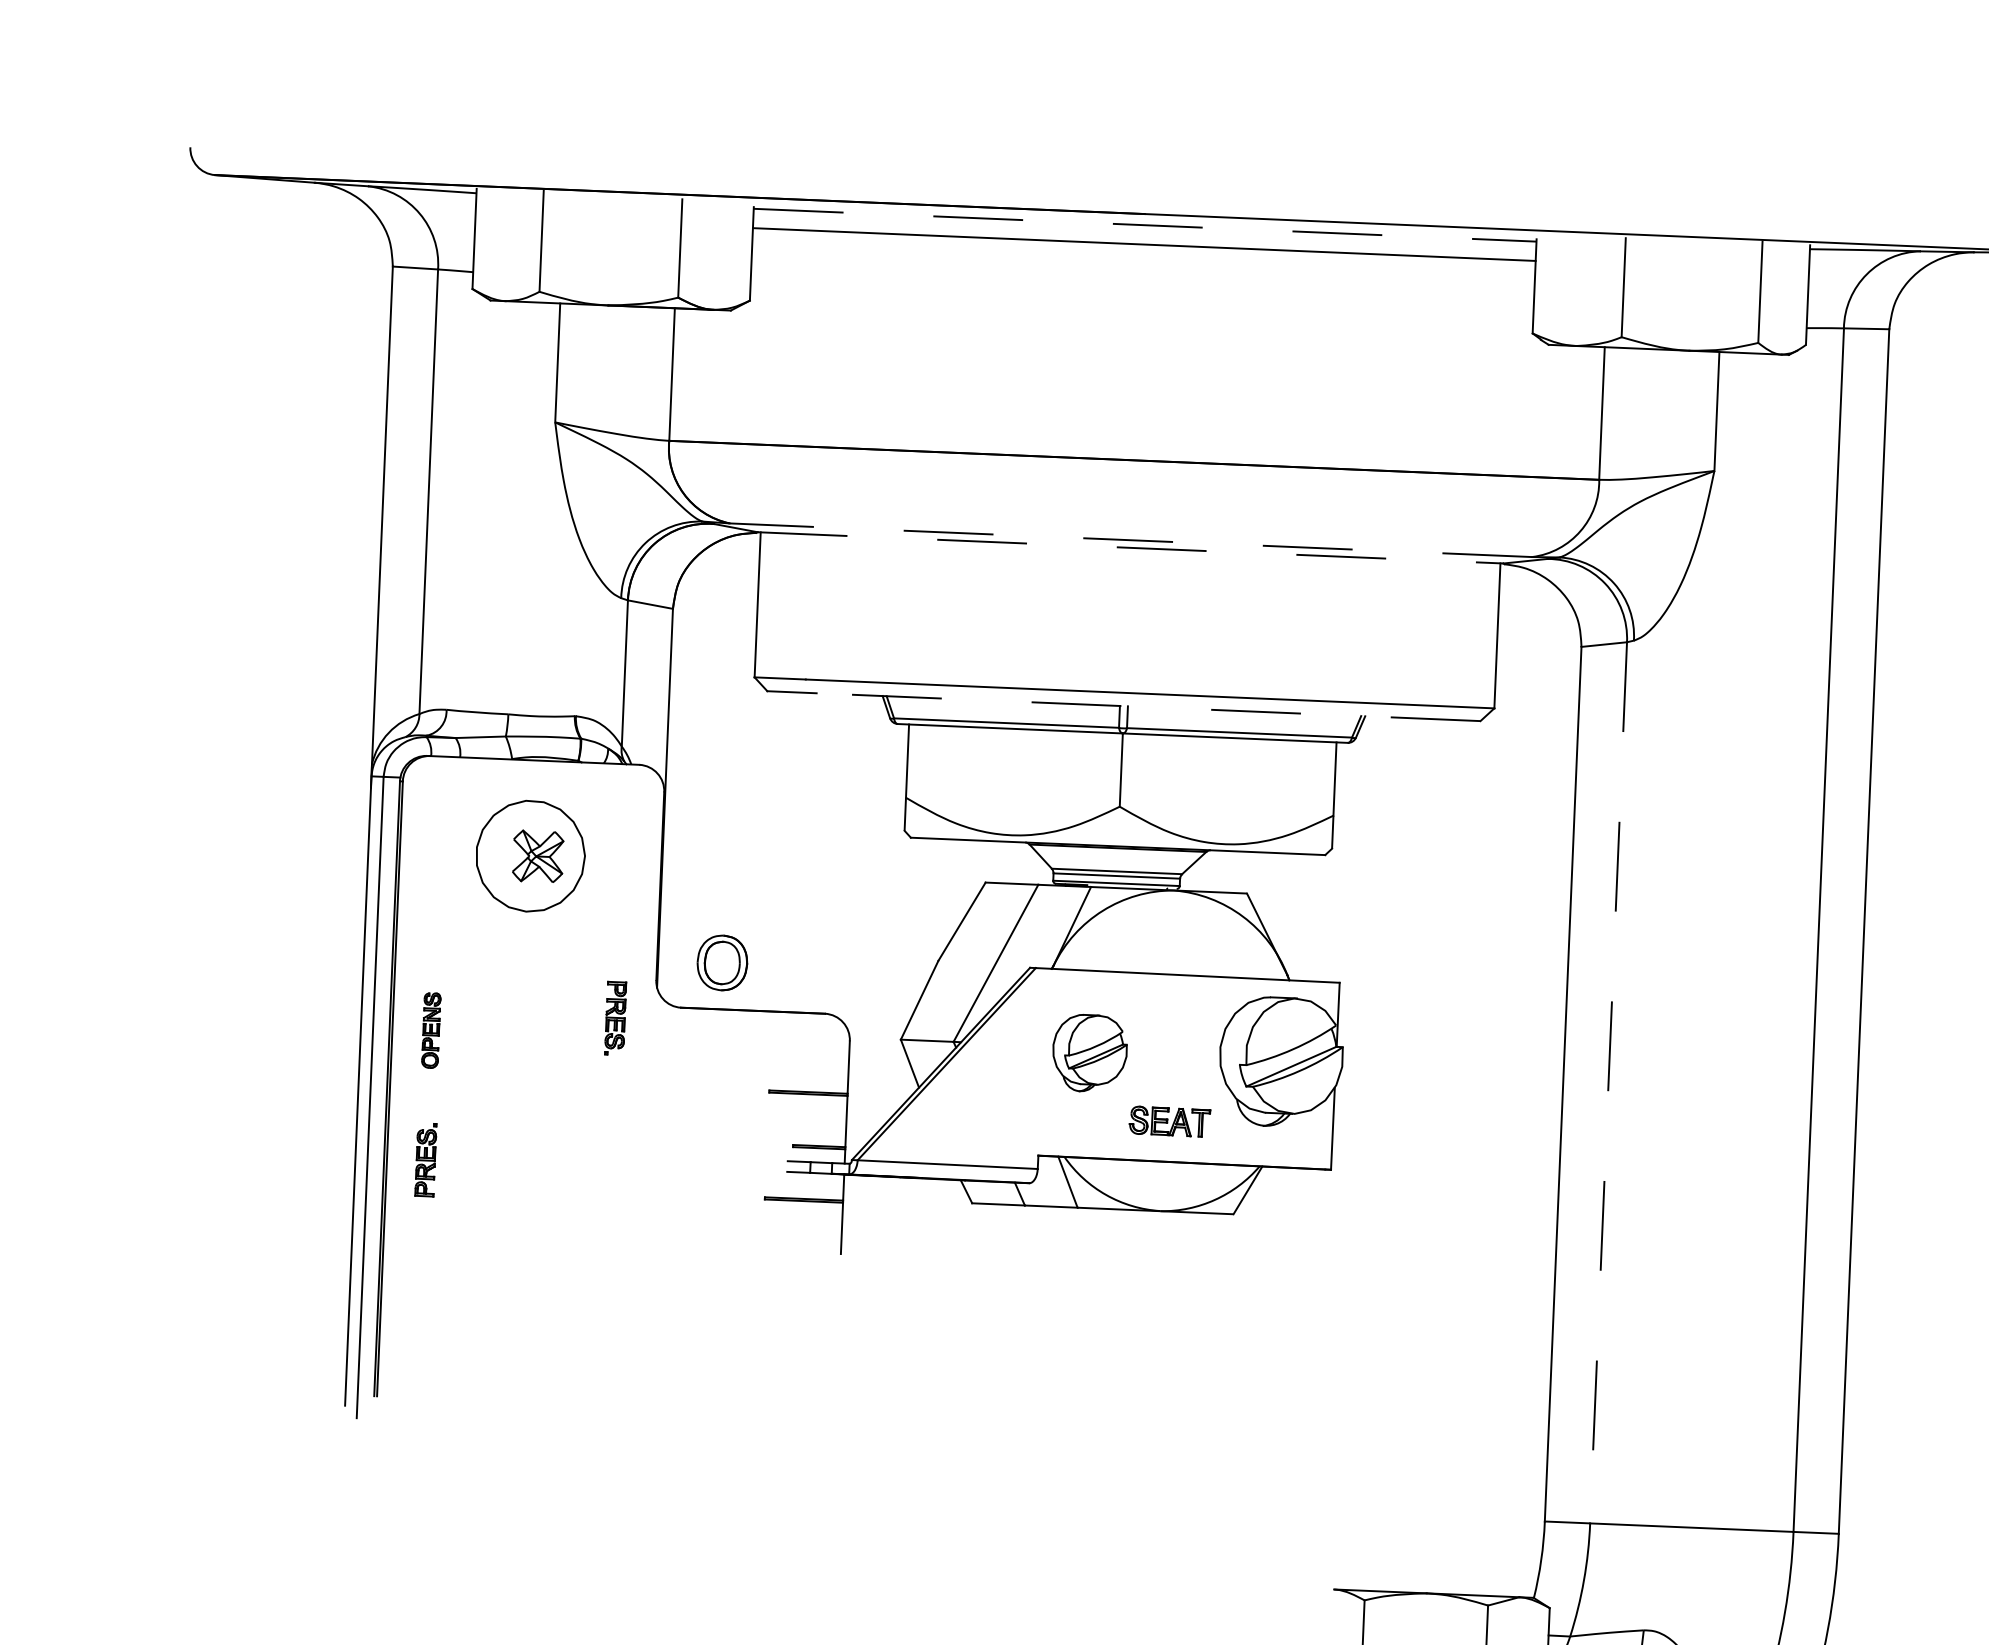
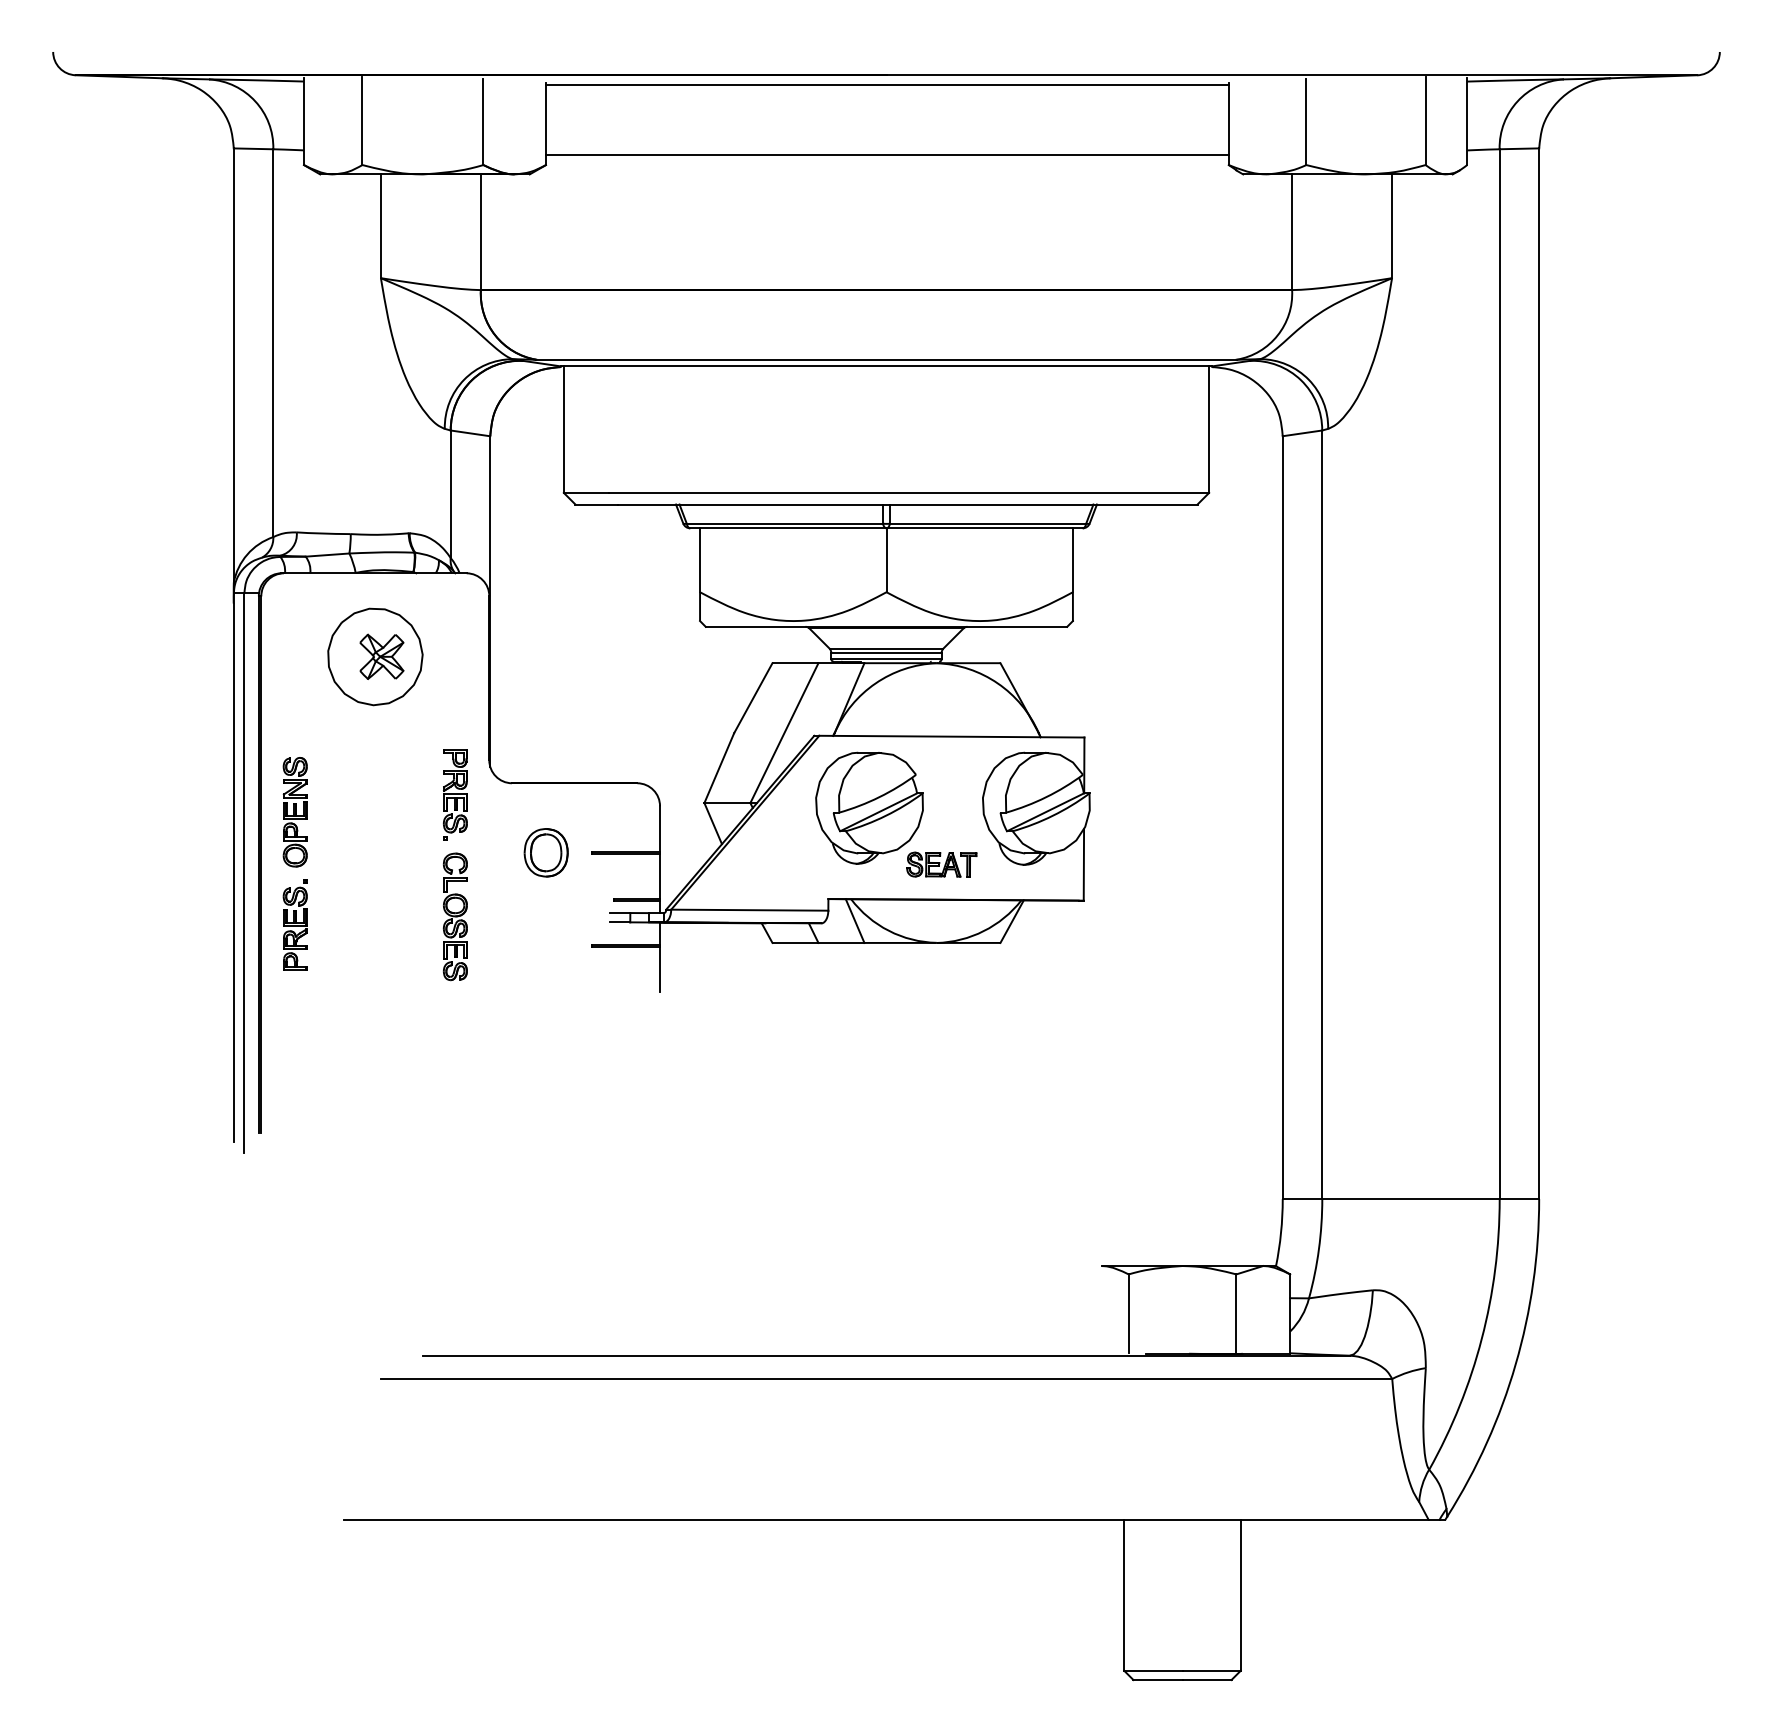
line: (1145, 224) -> (887, 84), dashed -> solid
line: (1144, 244) -> (887, 154), moved
line: (1129, 539) -> (885, 359), dashed -> solid
line: (1130, 547) -> (886, 366), dashed -> solid
line: (1148, 707) -> (907, 504), dashed -> solid
part: (721, 962) -> (545, 852), moved
part: (614, 1017) -> (454, 794), size x1.43
part: (430, 1030) -> (294, 812), size x1.67
part: (1089, 1052) -> (869, 807), size x1.67
line: (1608, 1083) -> (1322, 815), dashed -> solid
part: (608, 1157) -> (454, 916), added
part: (425, 1159) -> (294, 924), size x1.43

